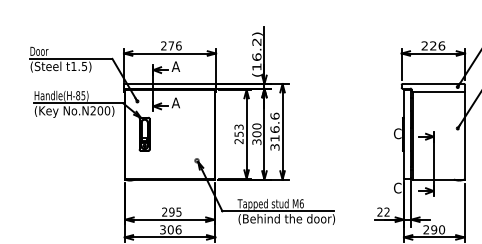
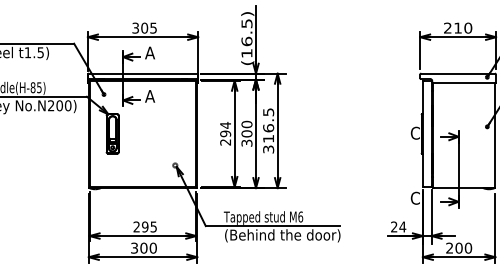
text: (256, 41) -> (246, 22), (16.2) -> (16.5)
text: (171, 45) -> (144, 27), 276 -> 305
text: (437, 45) -> (463, 27), 226 -> 210
text: (274, 115) -> (268, 111), 316.6 -> 316.5
text: (238, 130) -> (224, 129), 253 -> 294
text: (386, 211) -> (402, 226), 22 -> 24
text: (178, 229) -> (153, 247), 306 -> 300
text: (434, 229) -> (459, 247), 290 -> 200

